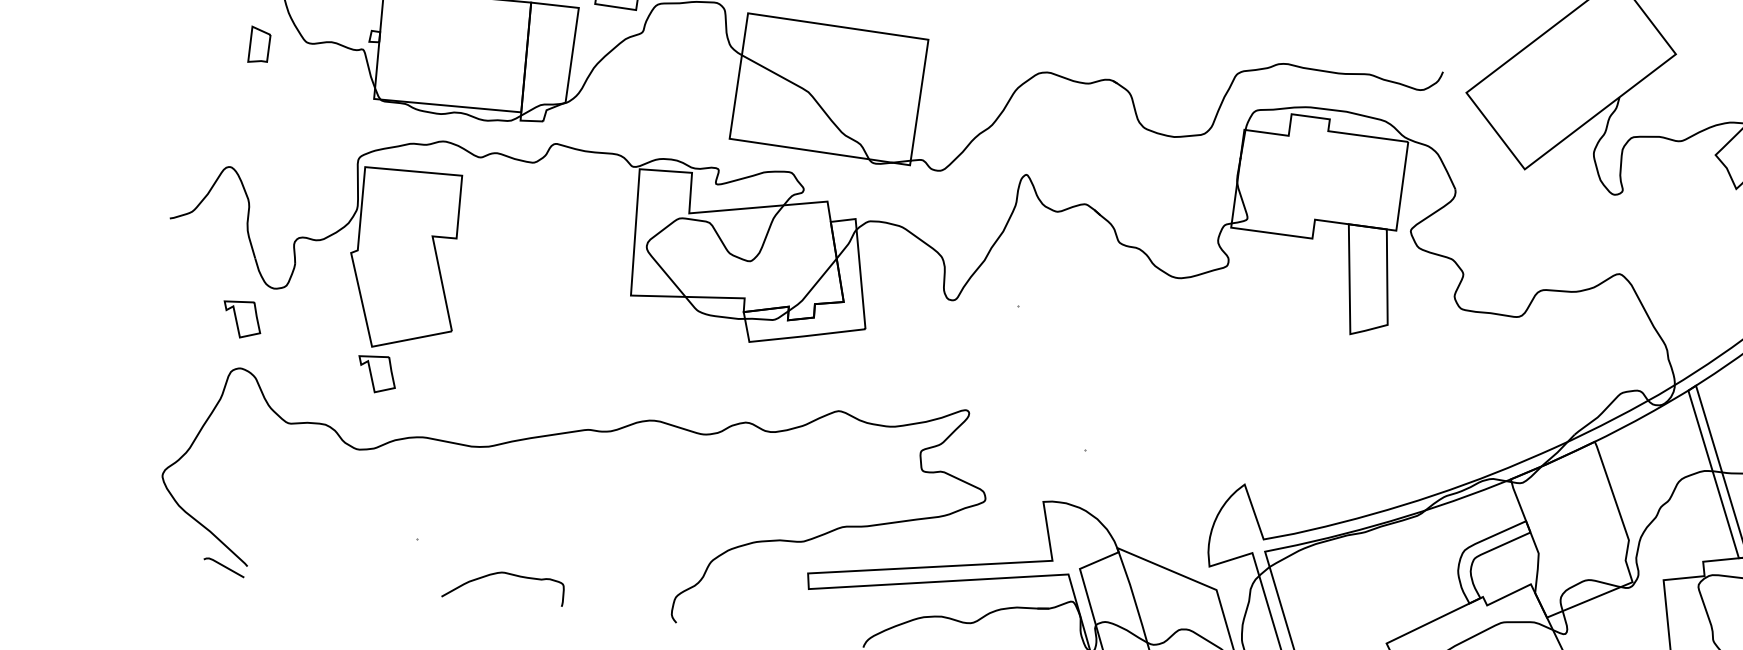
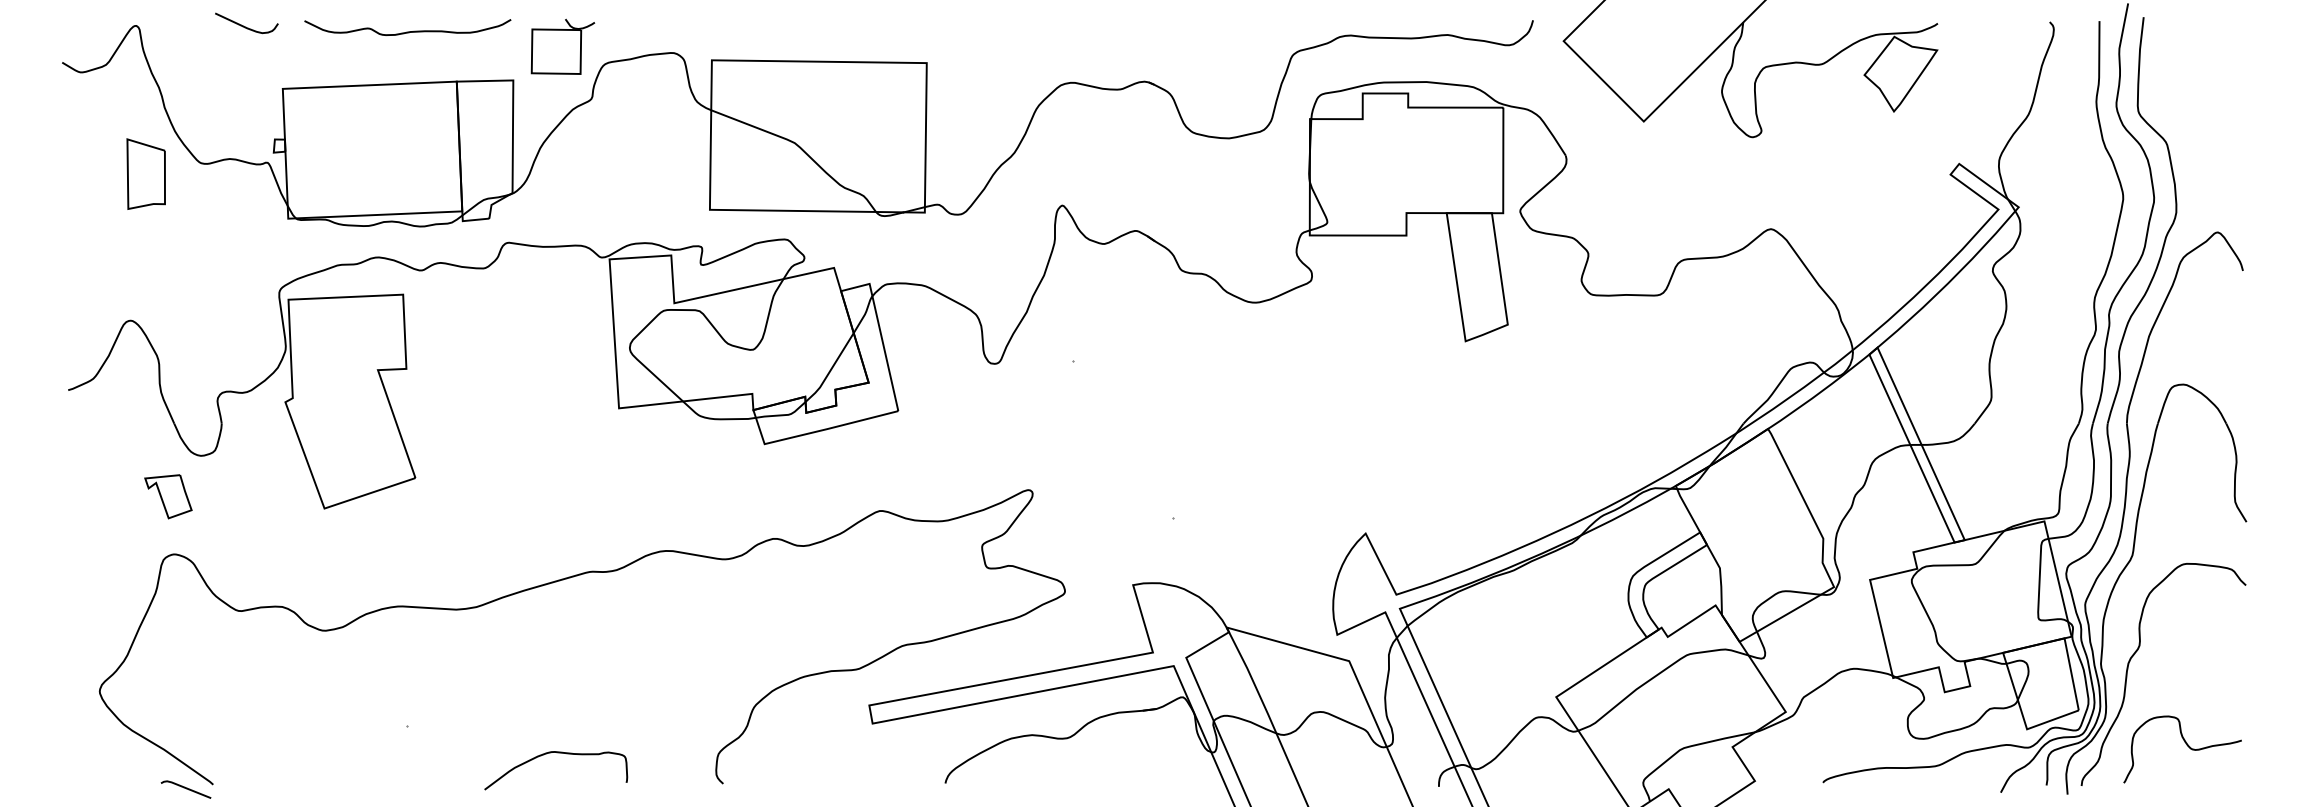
part: (259, 44) -> (145, 173), size x1.67
part: (376, 373) -> (334, 539), removed
curve: (506, 574) -> (557, 753), moved

